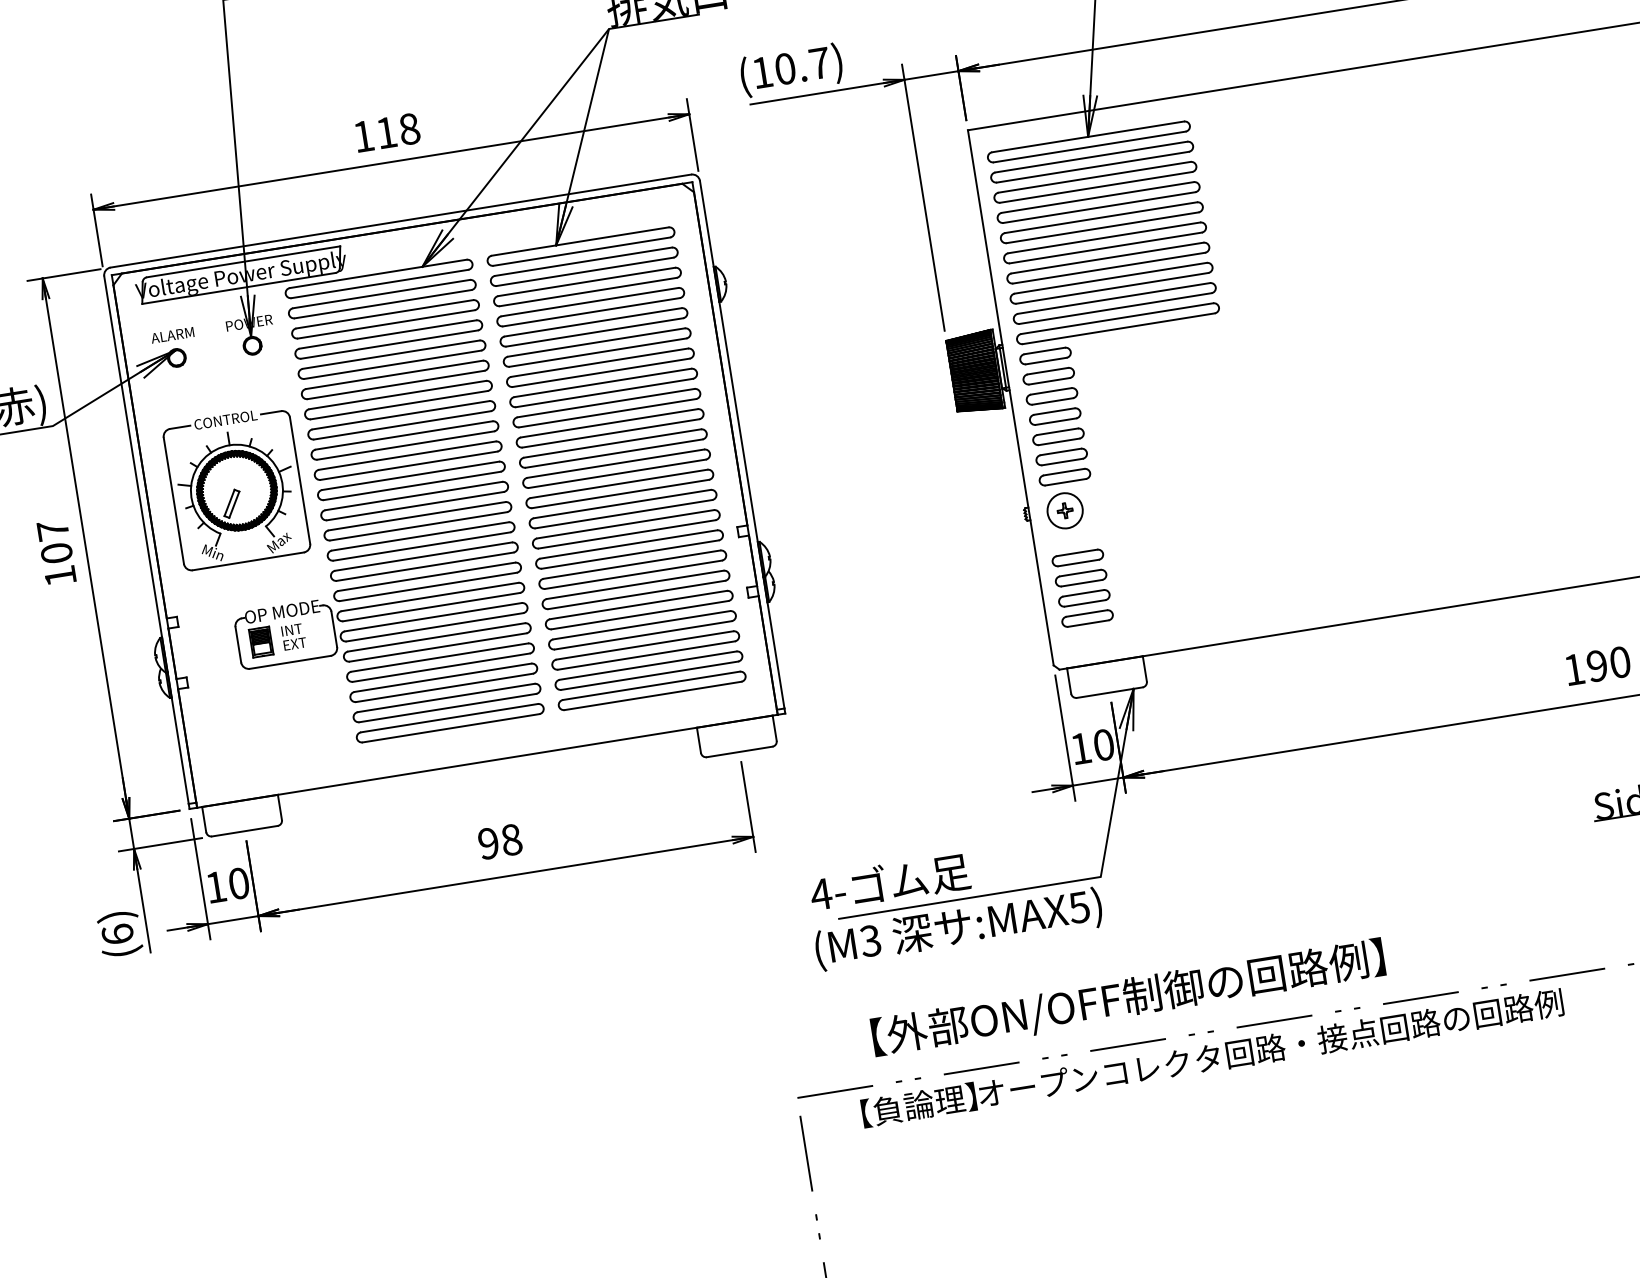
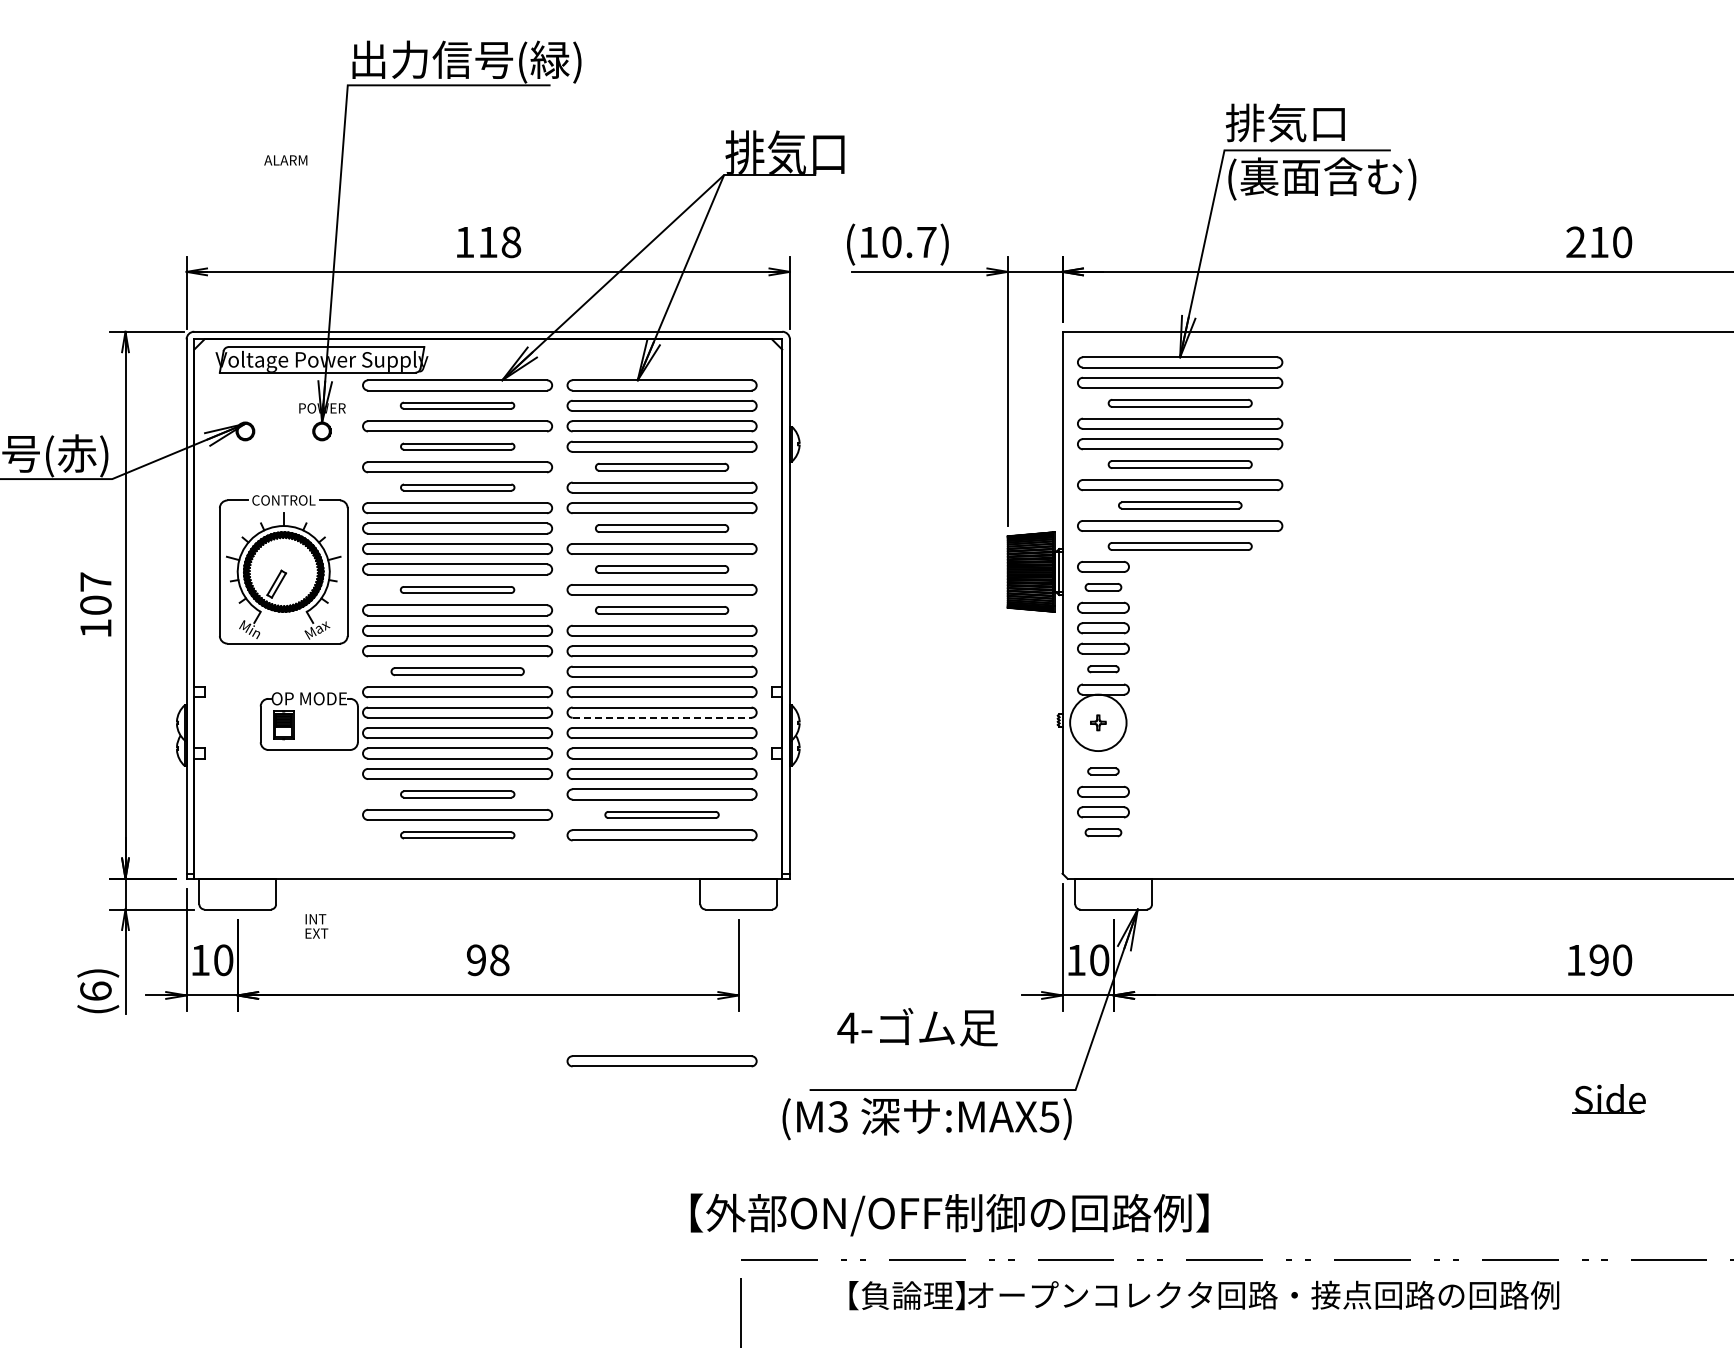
part: (1095, 182) -> (1180, 403), size x0.7
part: (1105, 242) -> (1180, 464), size x0.7
part: (1111, 283) -> (1180, 505), size x0.6
part: (382, 298) -> (457, 405), size x0.6
part: (1118, 323) -> (1180, 546), size x0.7
part: (593, 327) -> (661, 467), size x0.7
text: (172, 335) -> (285, 160), moved
part: (388, 339) -> (457, 446), size x0.6
part: (1048, 376) -> (1103, 587), size x0.7
part: (395, 379) -> (457, 487), size x0.6
part: (603, 387) -> (661, 528), size x0.7
part: (609, 428) -> (661, 569), size x0.7
part: (1061, 457) -> (1103, 669), size x0.6
part: (616, 468) -> (661, 610), size x0.7
part: (411, 480) -> (457, 589), size x0.6
circle: (1064, 510) -> (1097, 722), size x1.6
part: (1077, 558) -> (1103, 771), size x0.6
part: (424, 561) -> (457, 671), size x0.7
line: (633, 574) -> (662, 717), solid -> dashed
part: (1087, 618) -> (1103, 832), size x0.7
text: (293, 637) -> (316, 926), moved
part: (648, 670) -> (661, 814), size x0.6
part: (443, 682) -> (457, 794), size x0.6
part: (450, 723) -> (457, 835), size x0.6
text: (889, 882) -> (917, 1027), moved
part: (687, 914) -> (661, 1061), added
text: (1128, 998) -> (949, 1214), moved
text: (1212, 1057) -> (1204, 1295), moved

